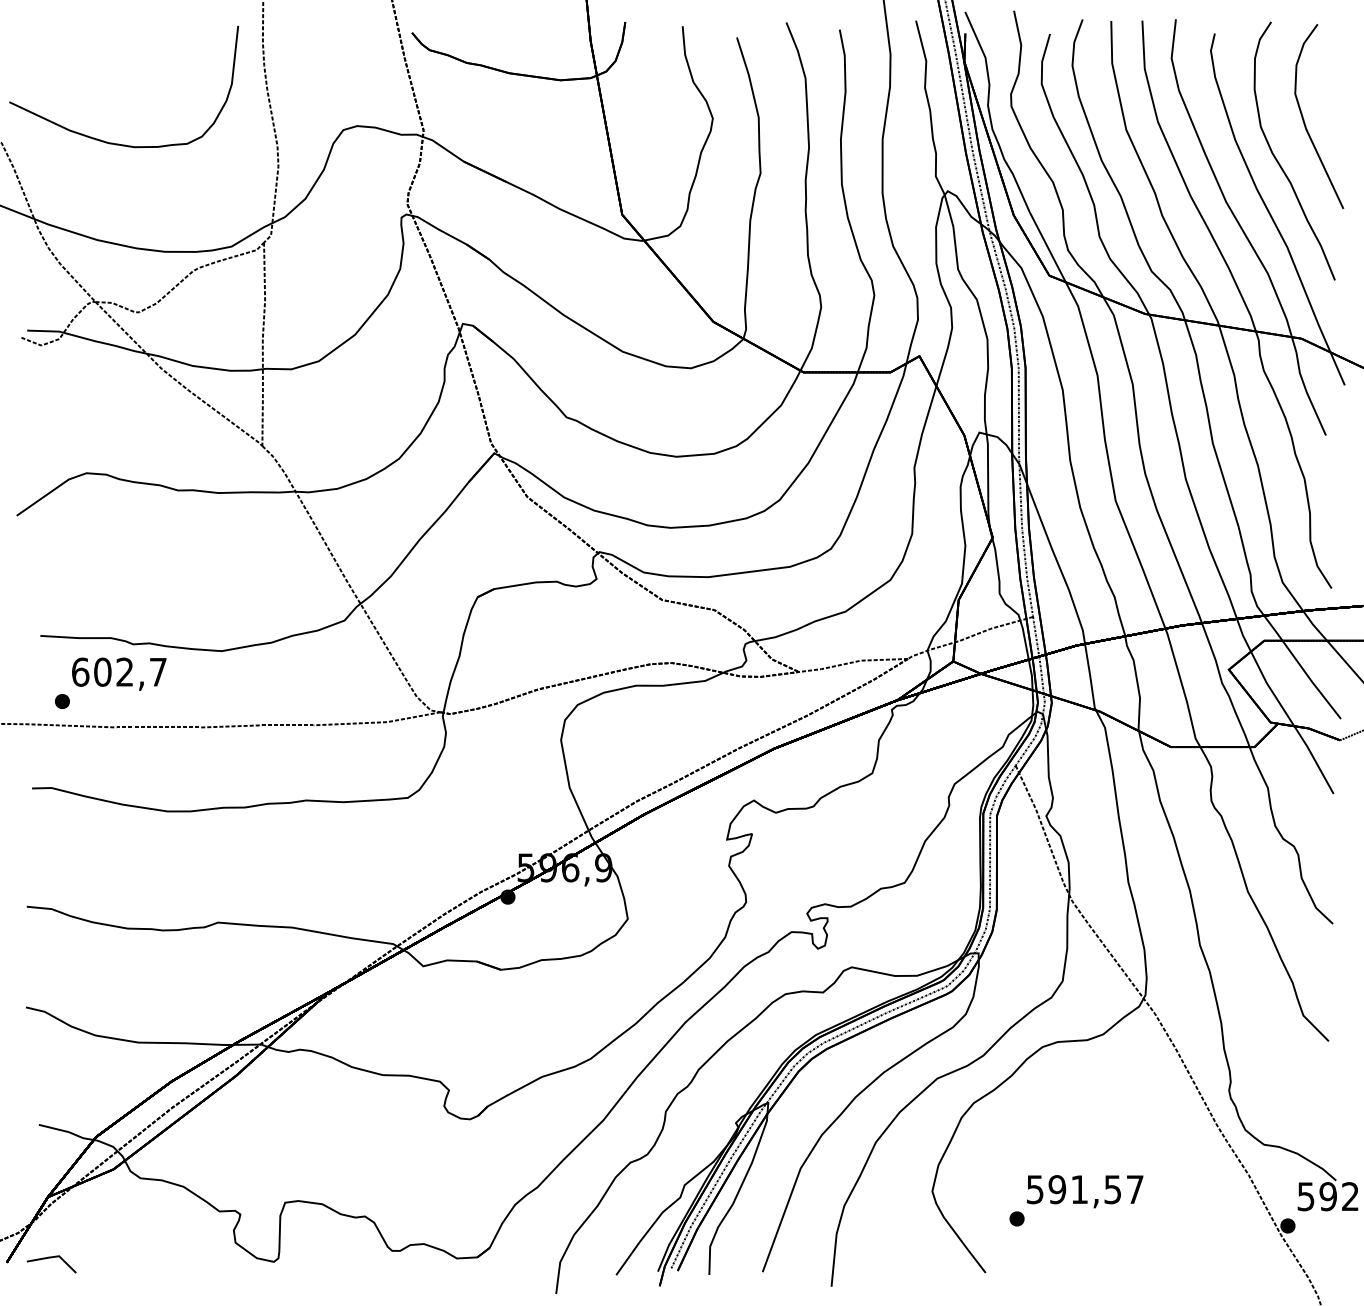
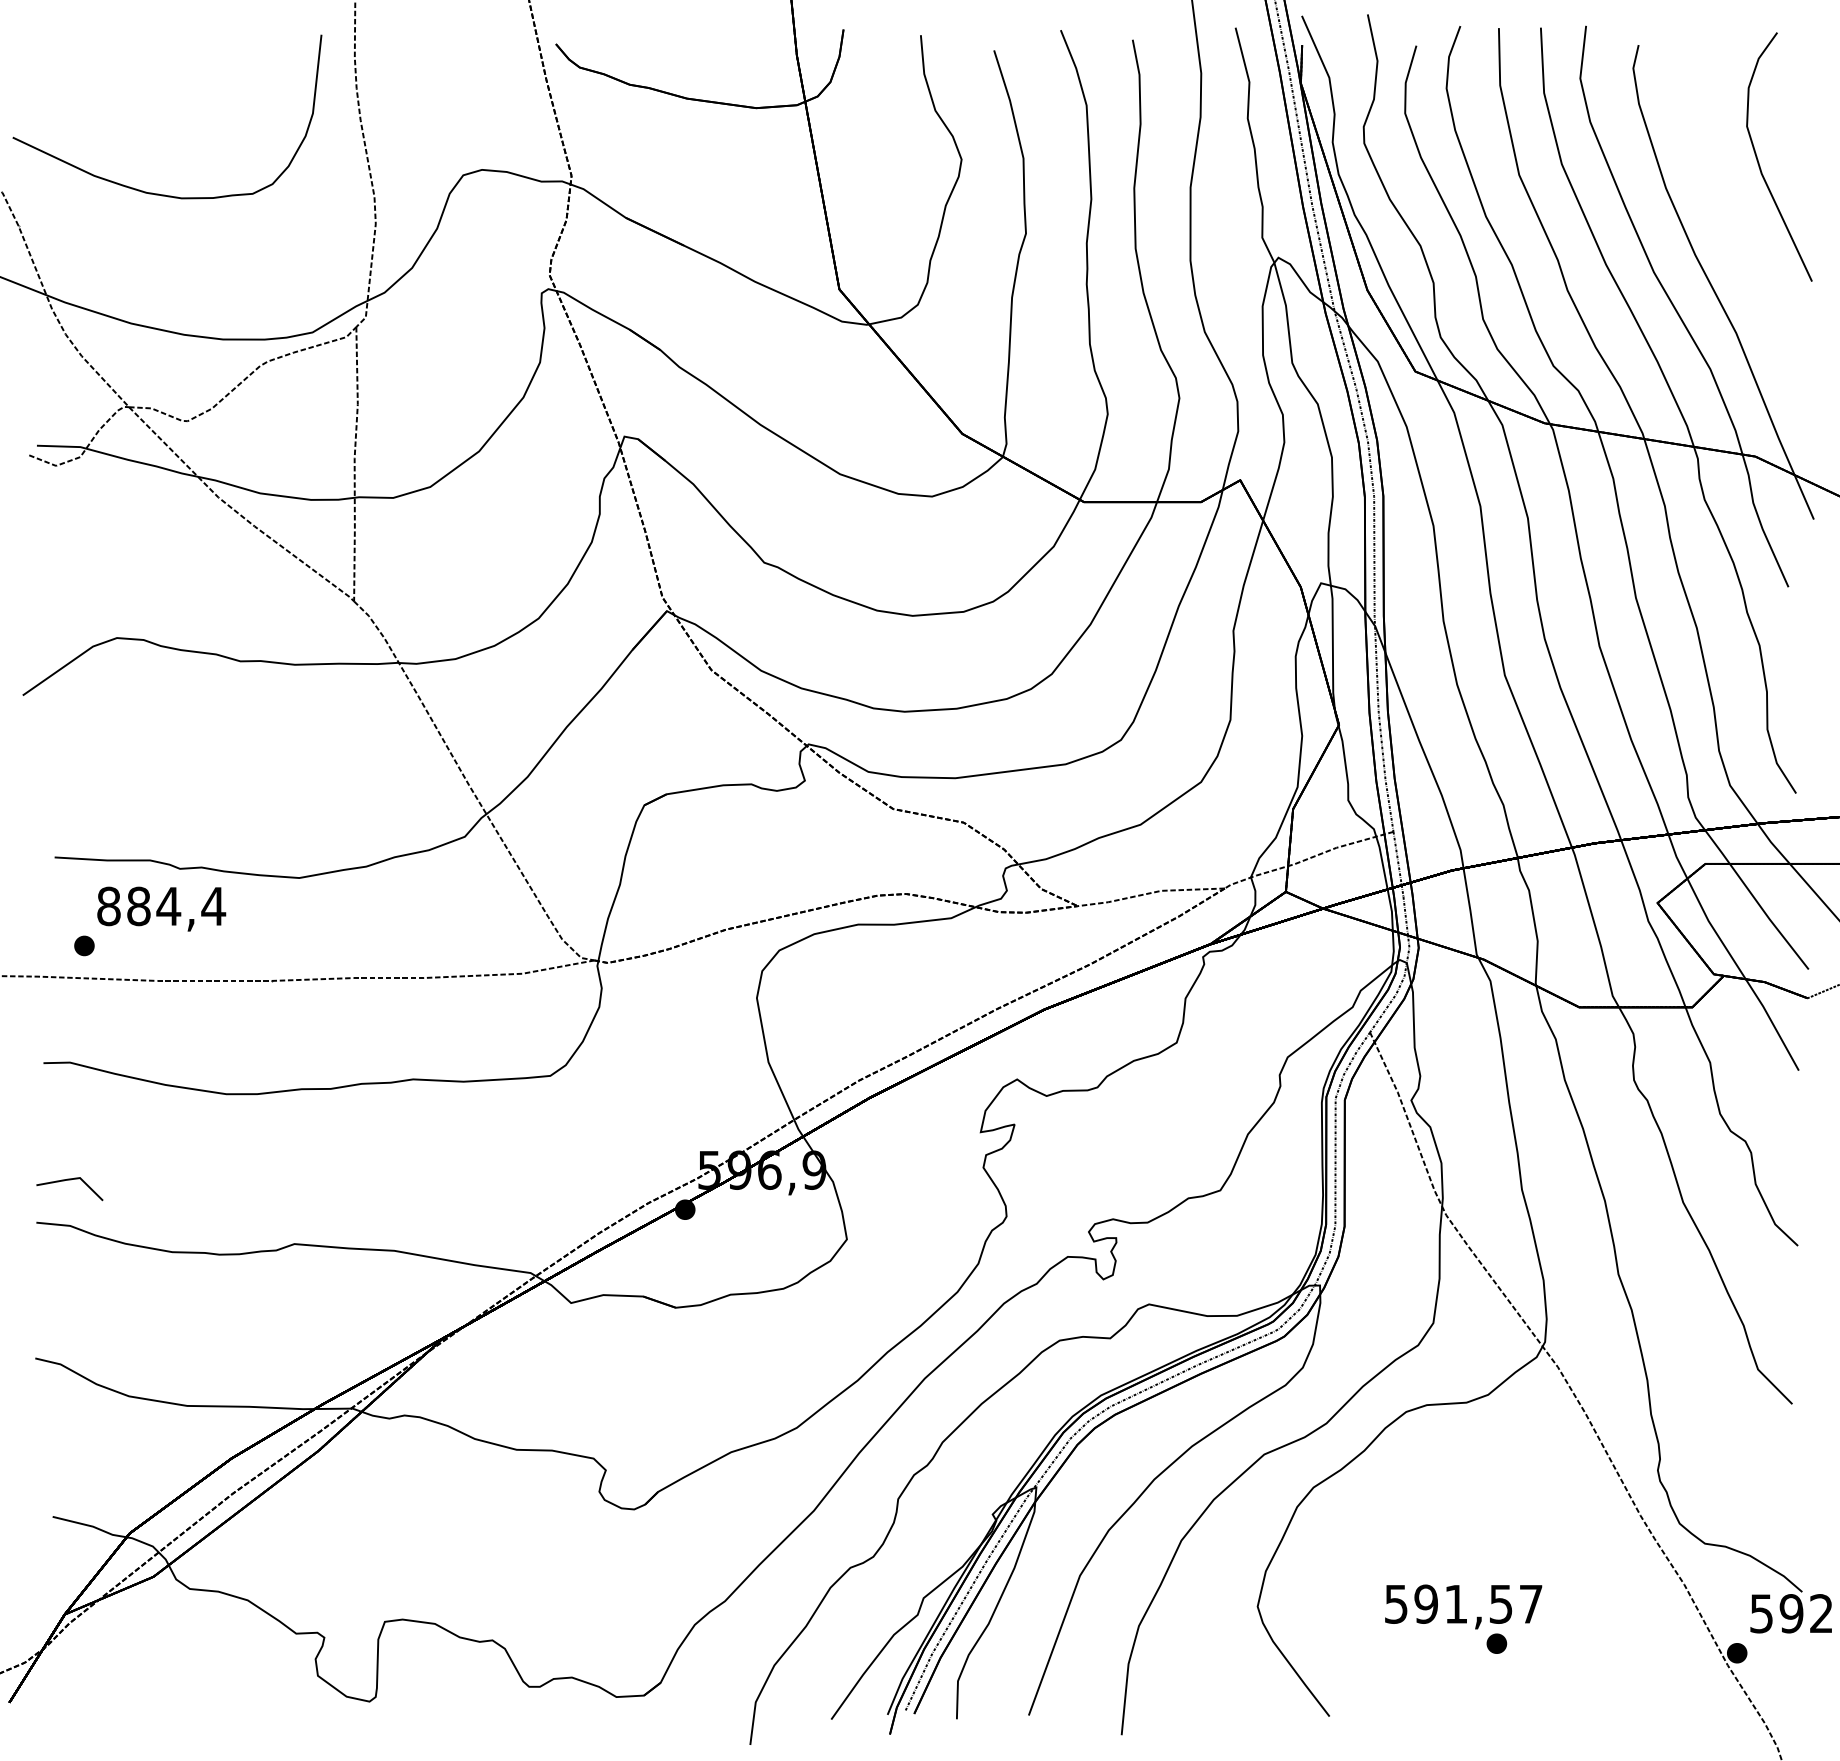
part: (1278, 161) -> (1724, 217), removed
text: (119, 672) -> (161, 906), 602,7 -> 884,4
part: (1016, 1218) -> (1496, 1643), moved
line: (51, 1258) -> (69, 1180), moved

